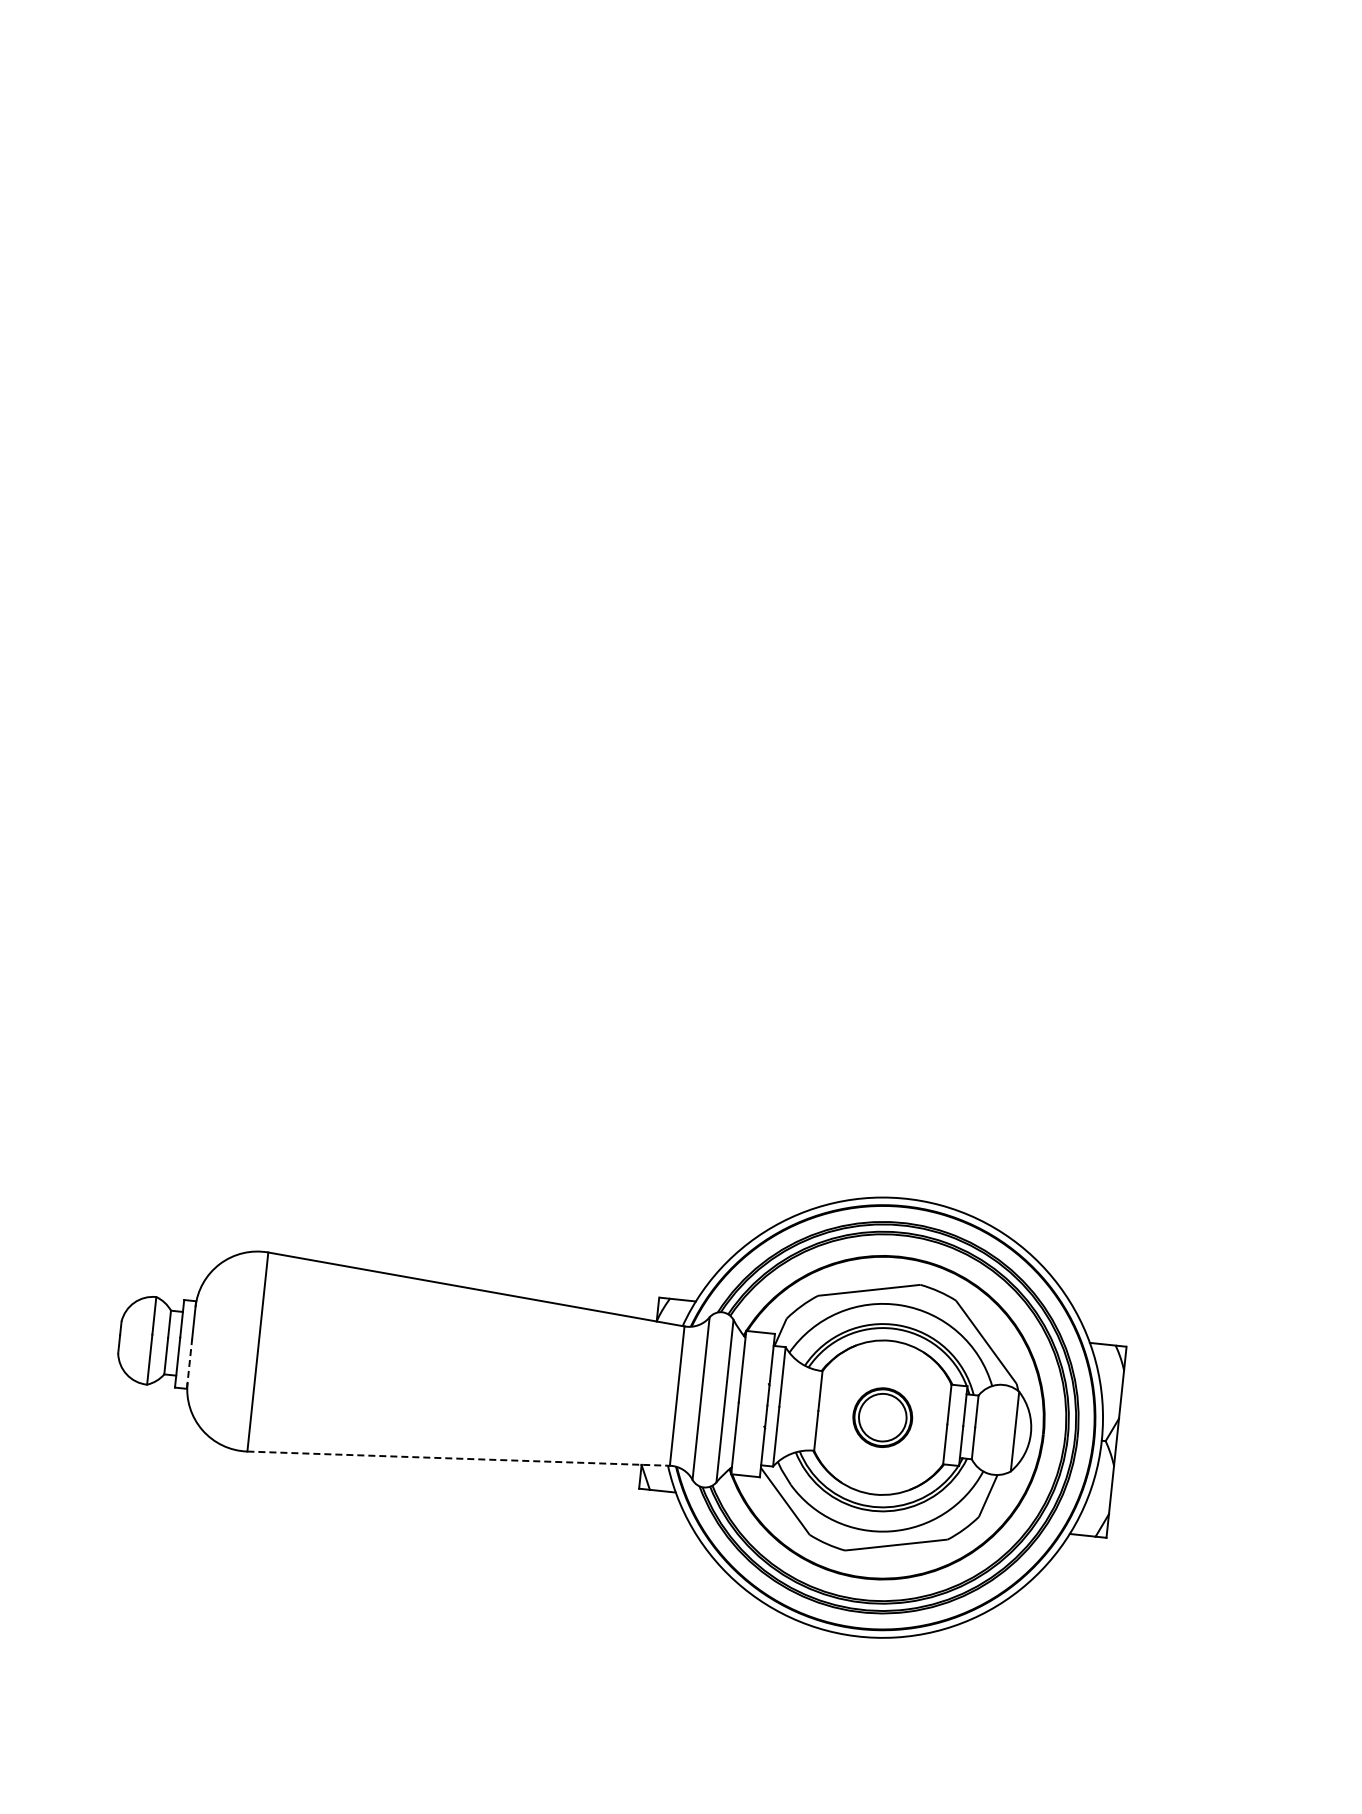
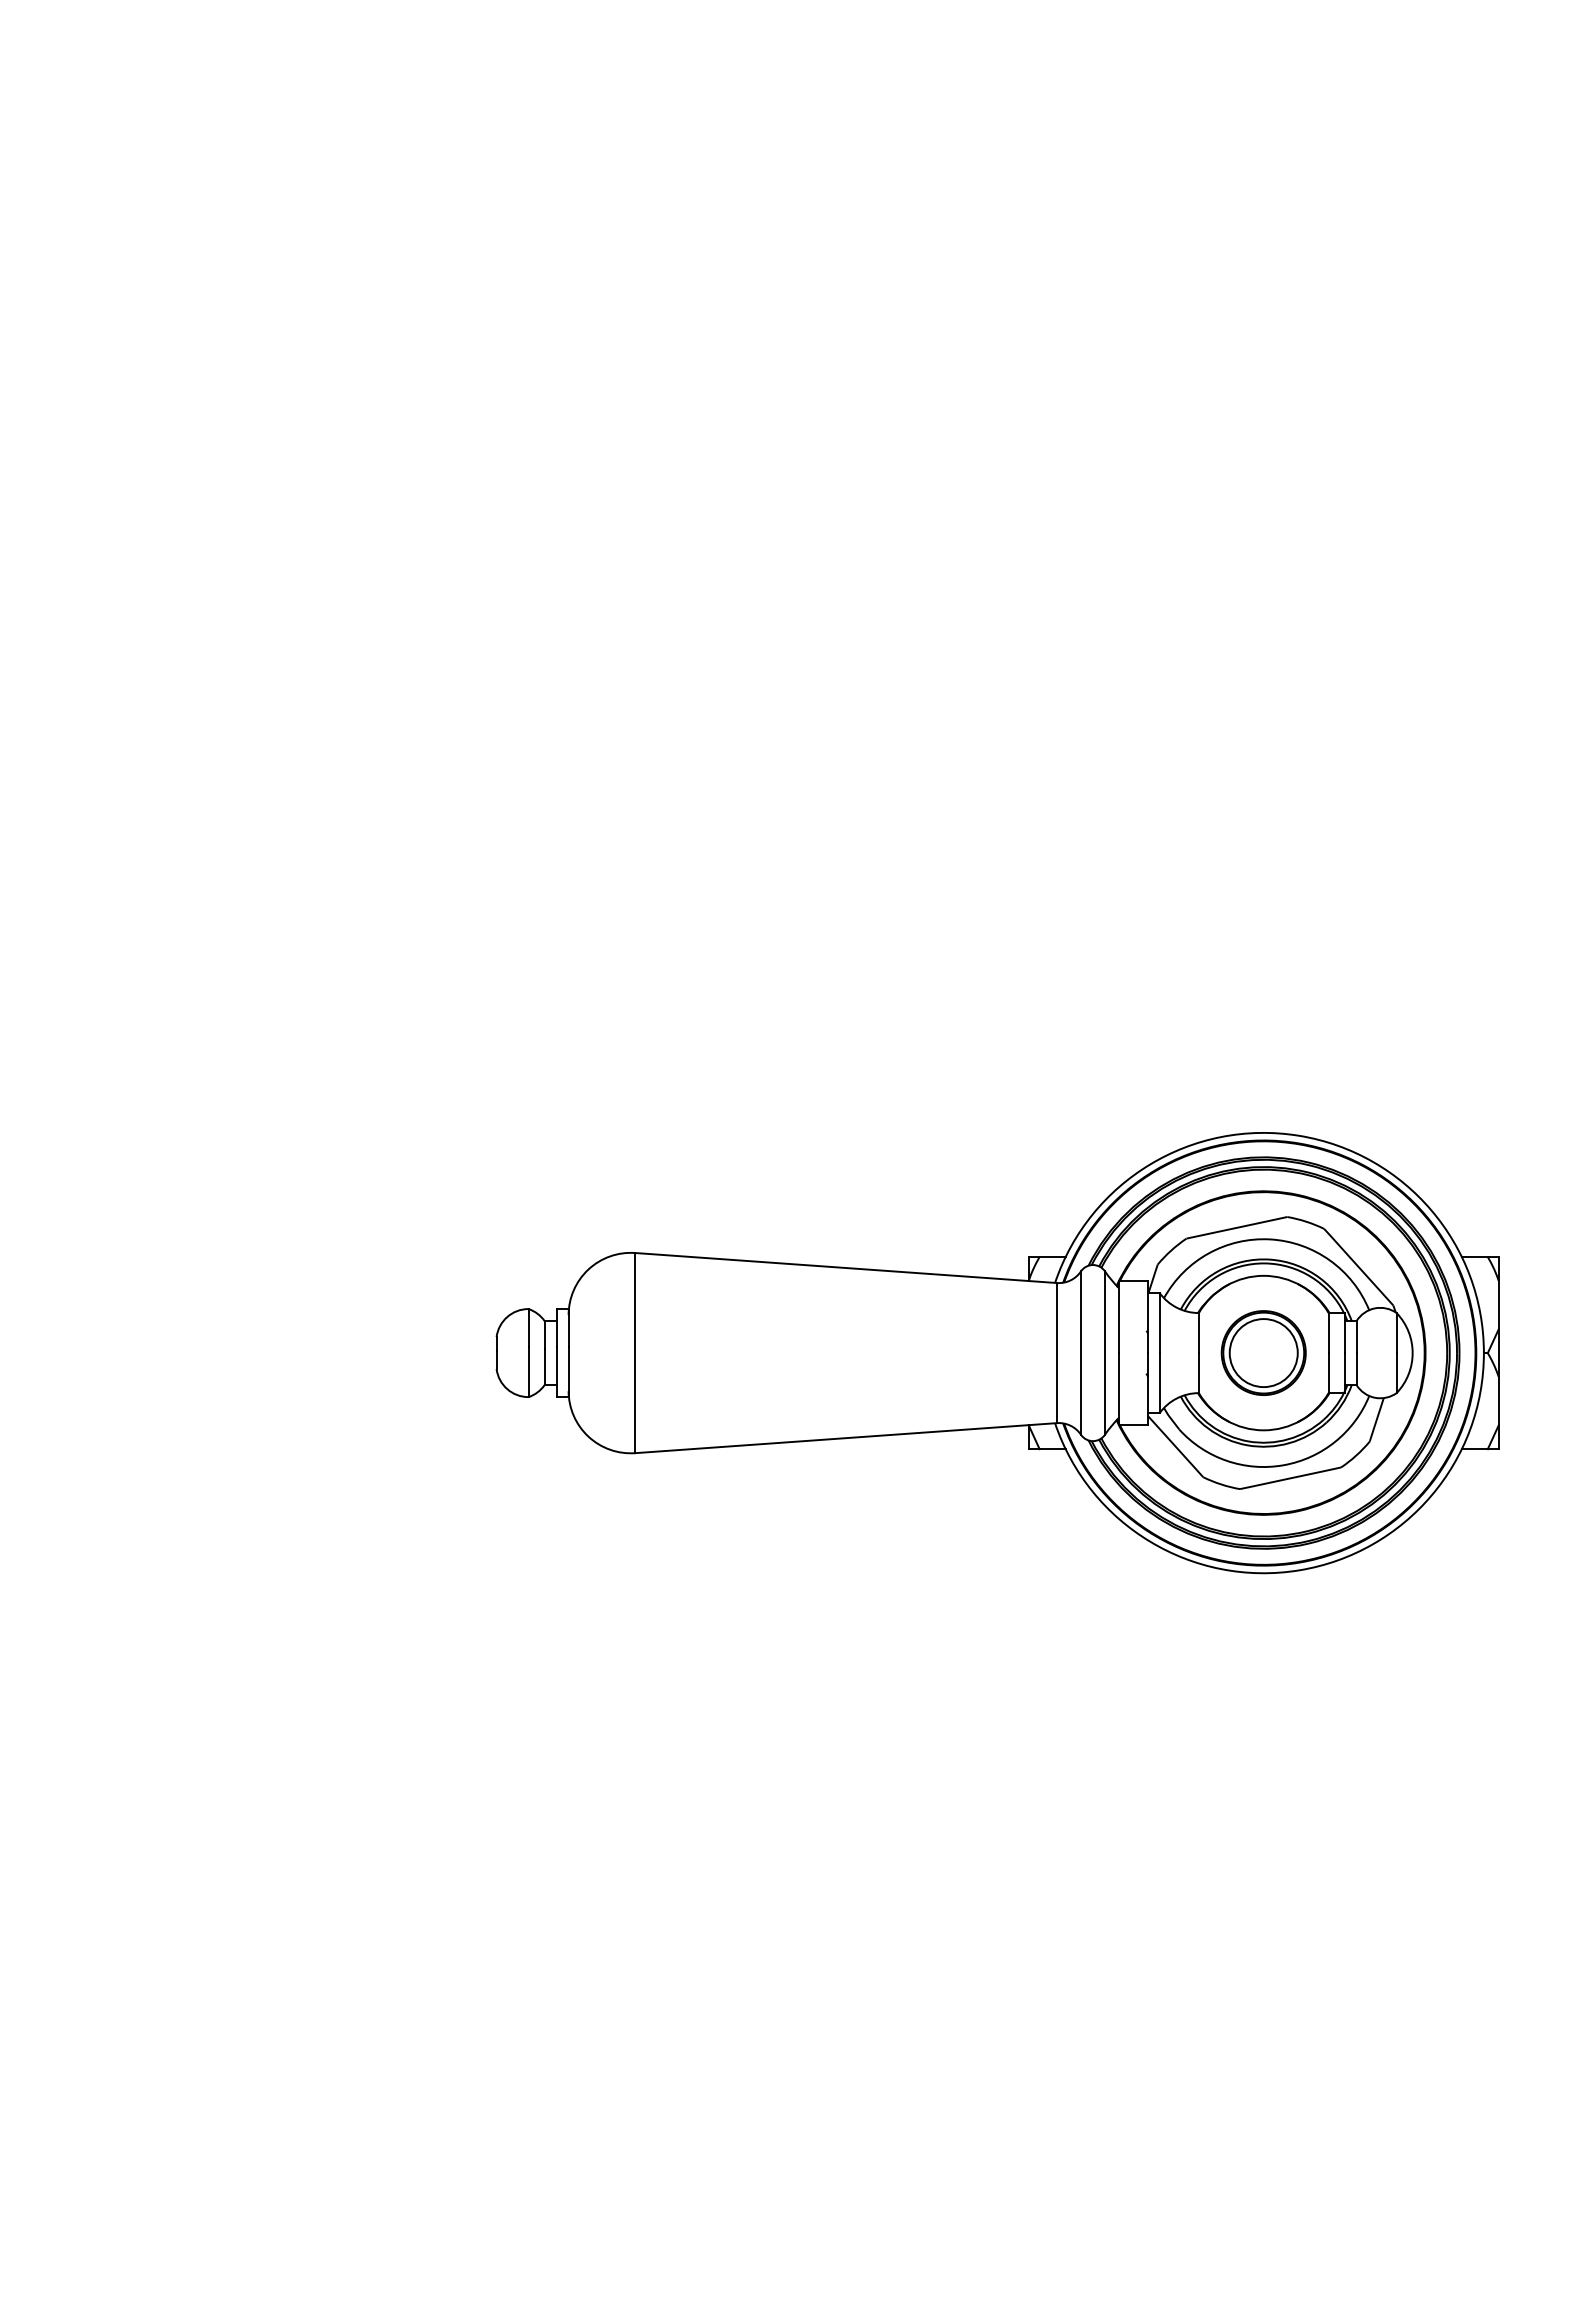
line: (189, 1363) -> (568, 1371), dashed -> solid
part: (882, 1417) -> (1263, 1352), size x1.43
line: (458, 1459) -> (846, 1438), dashed -> solid

